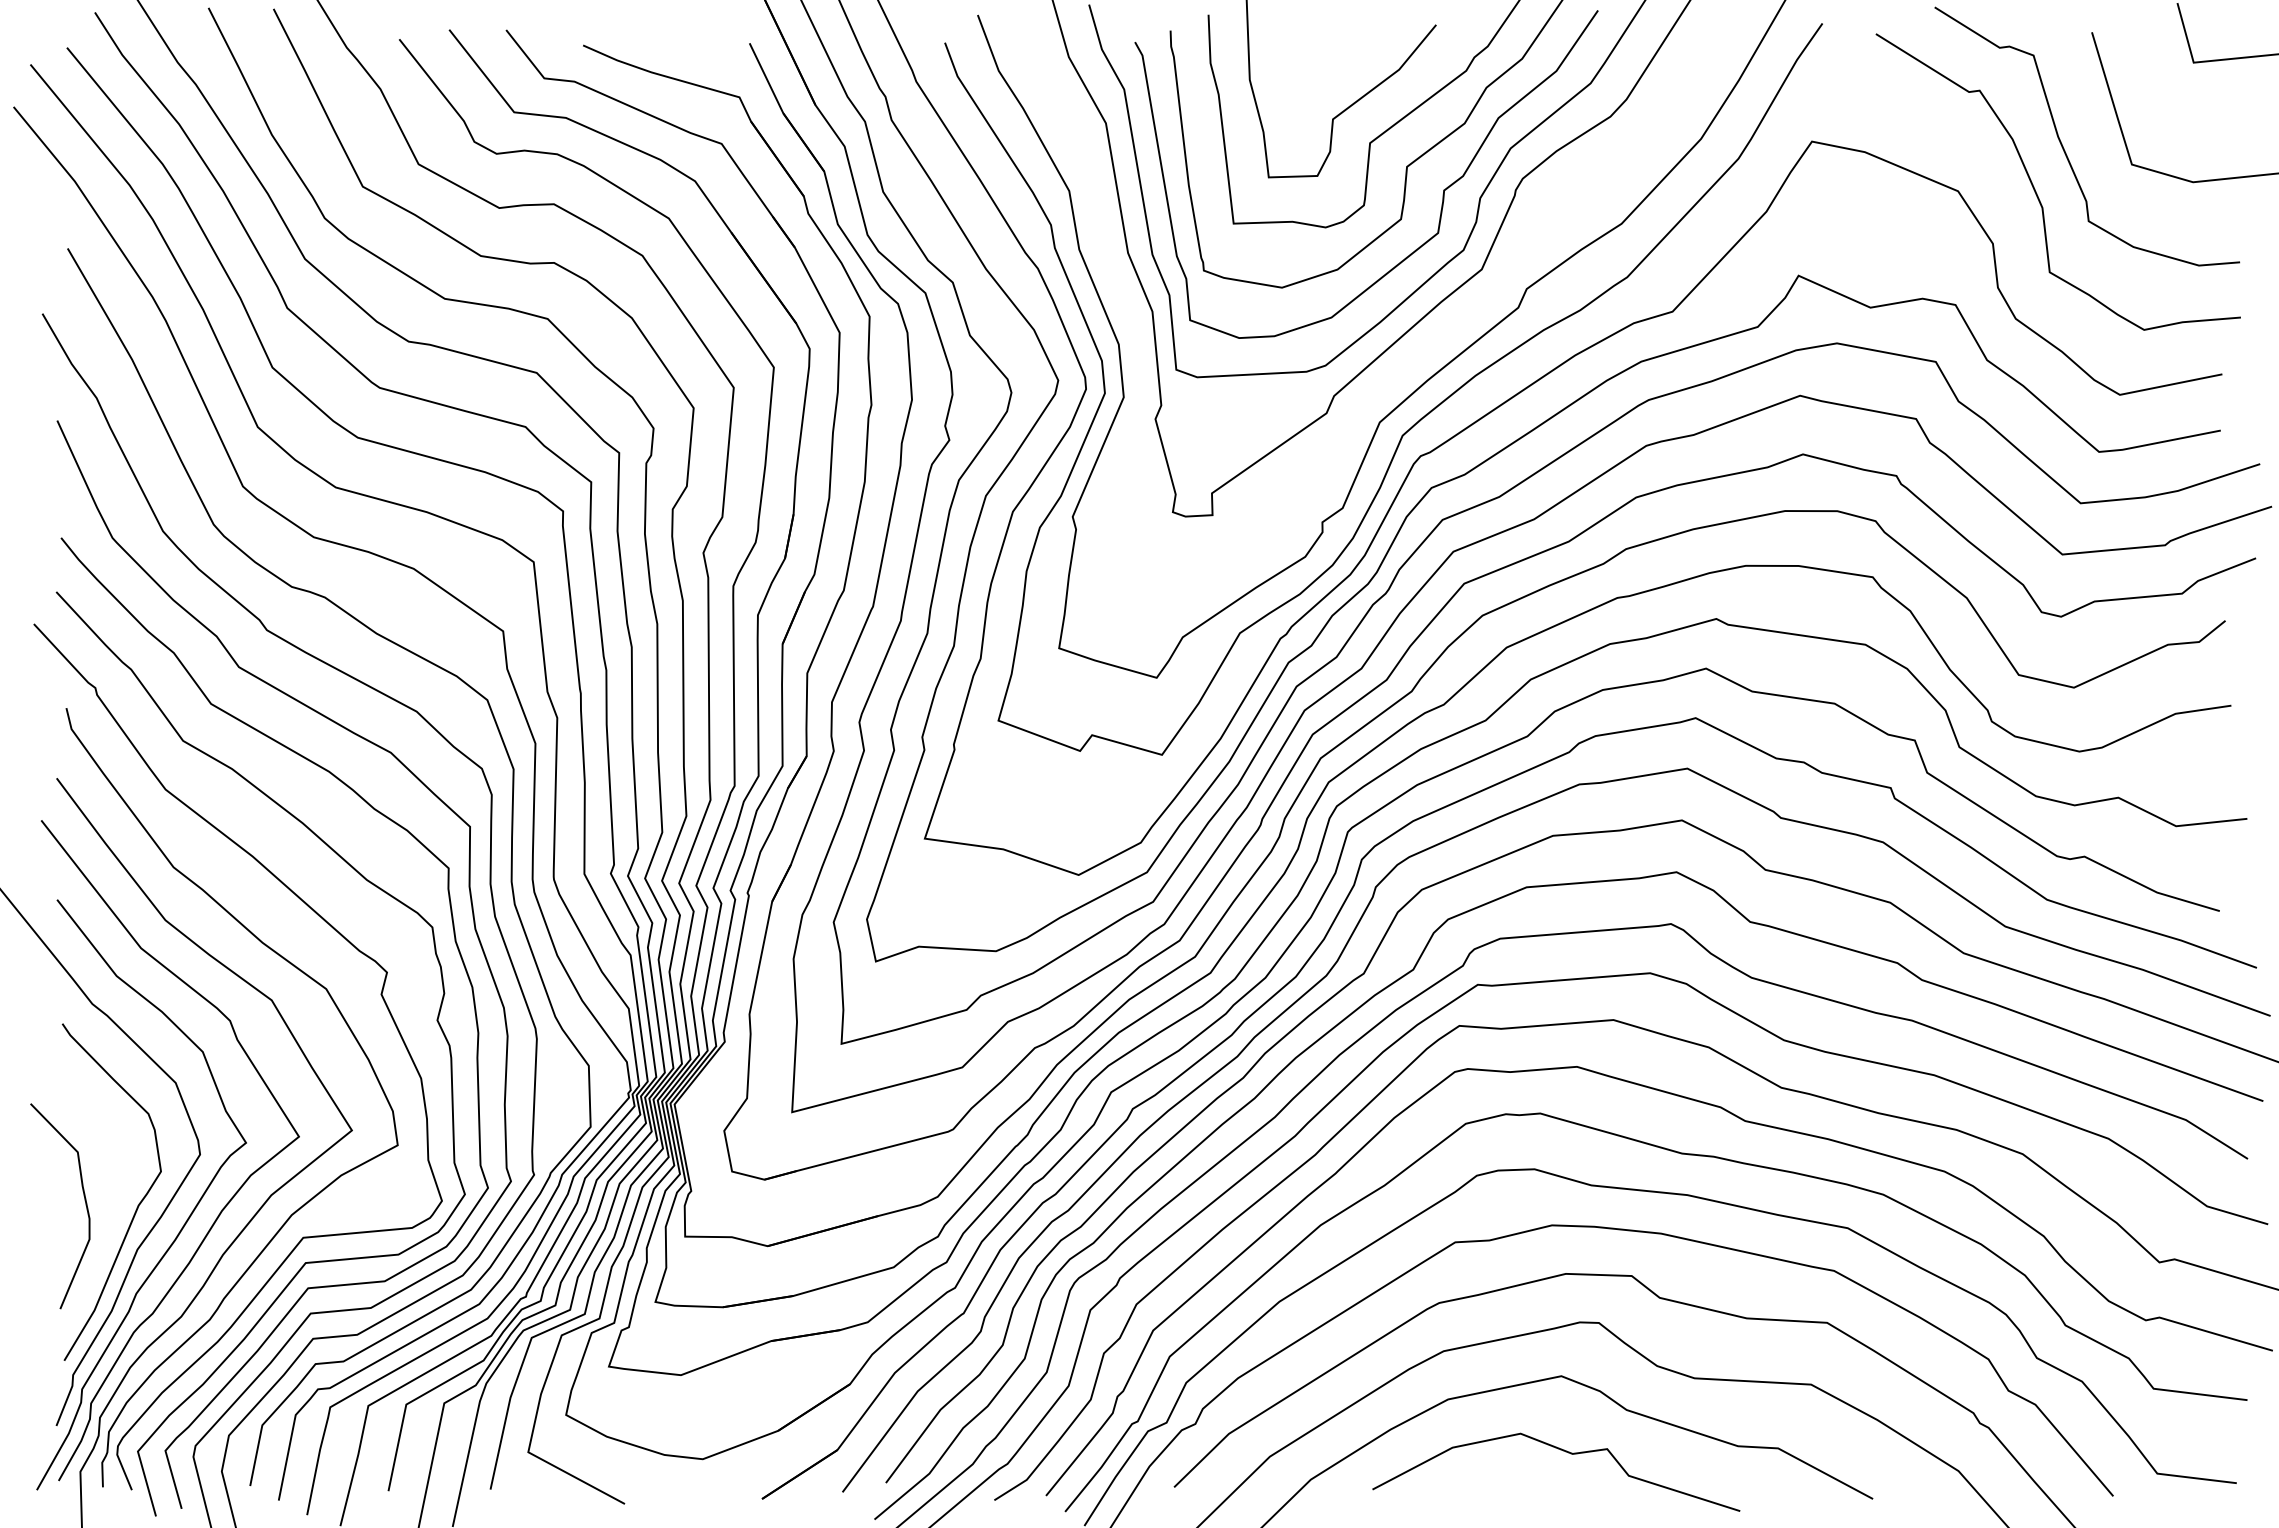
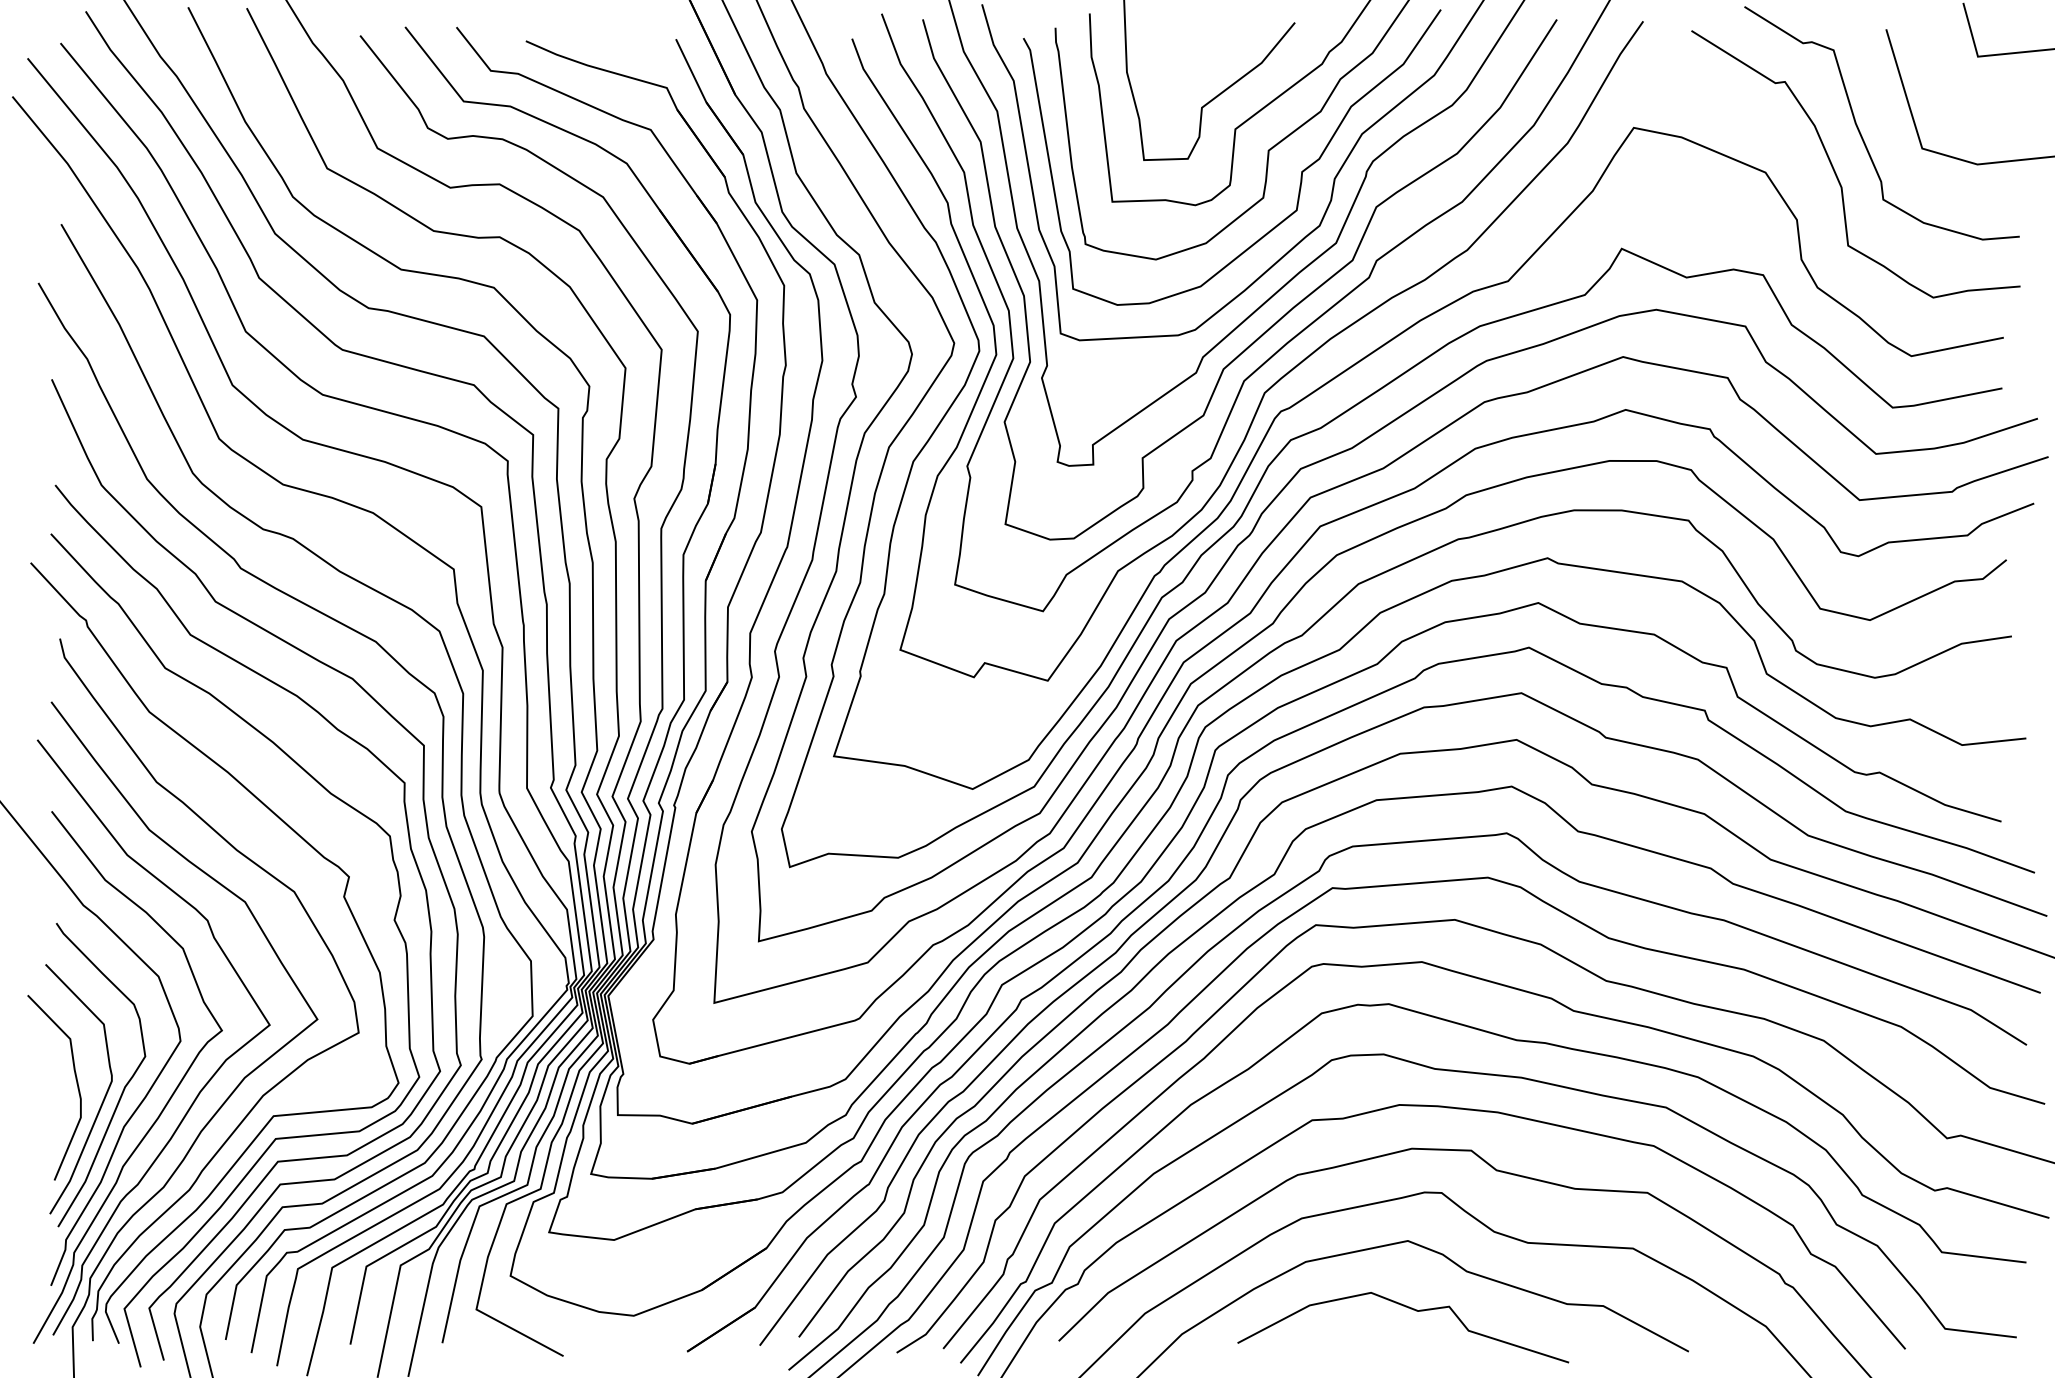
curve: (1418, 353) -> (1279, 318), added
curve: (113, 1220) -> (102, 1100), added

